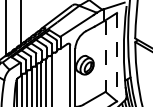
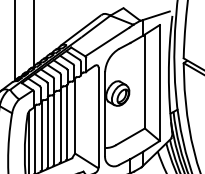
line: (105, 56) -> (144, 81), dashed -> solid
line: (116, 57) -> (159, 83), dashed -> solid

